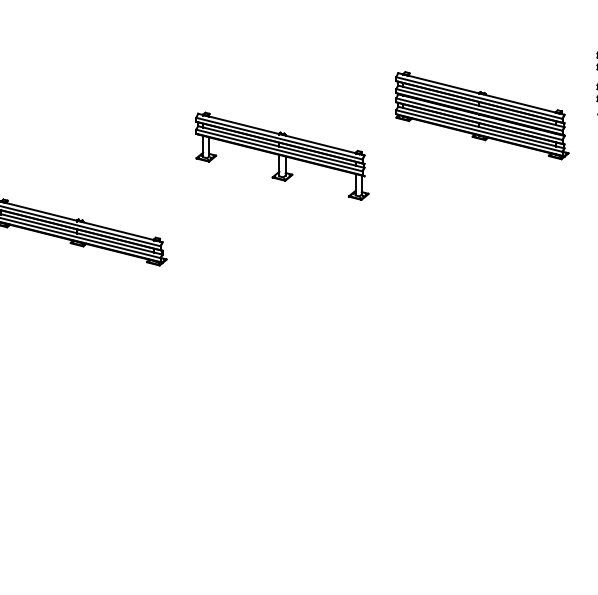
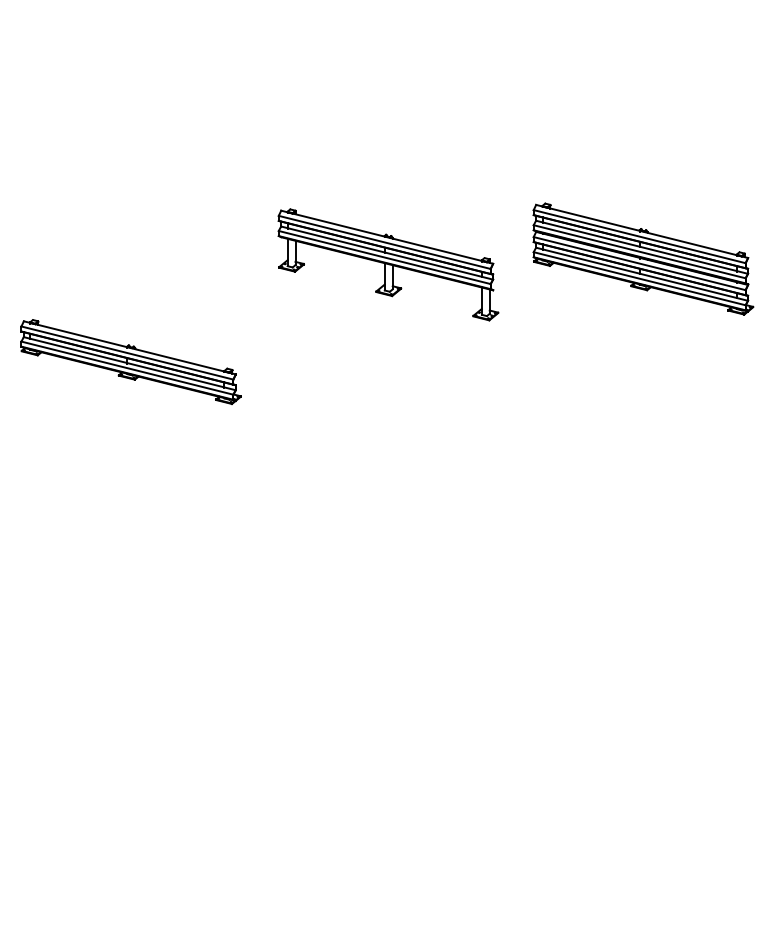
part: (482, 115) -> (643, 258), moved

